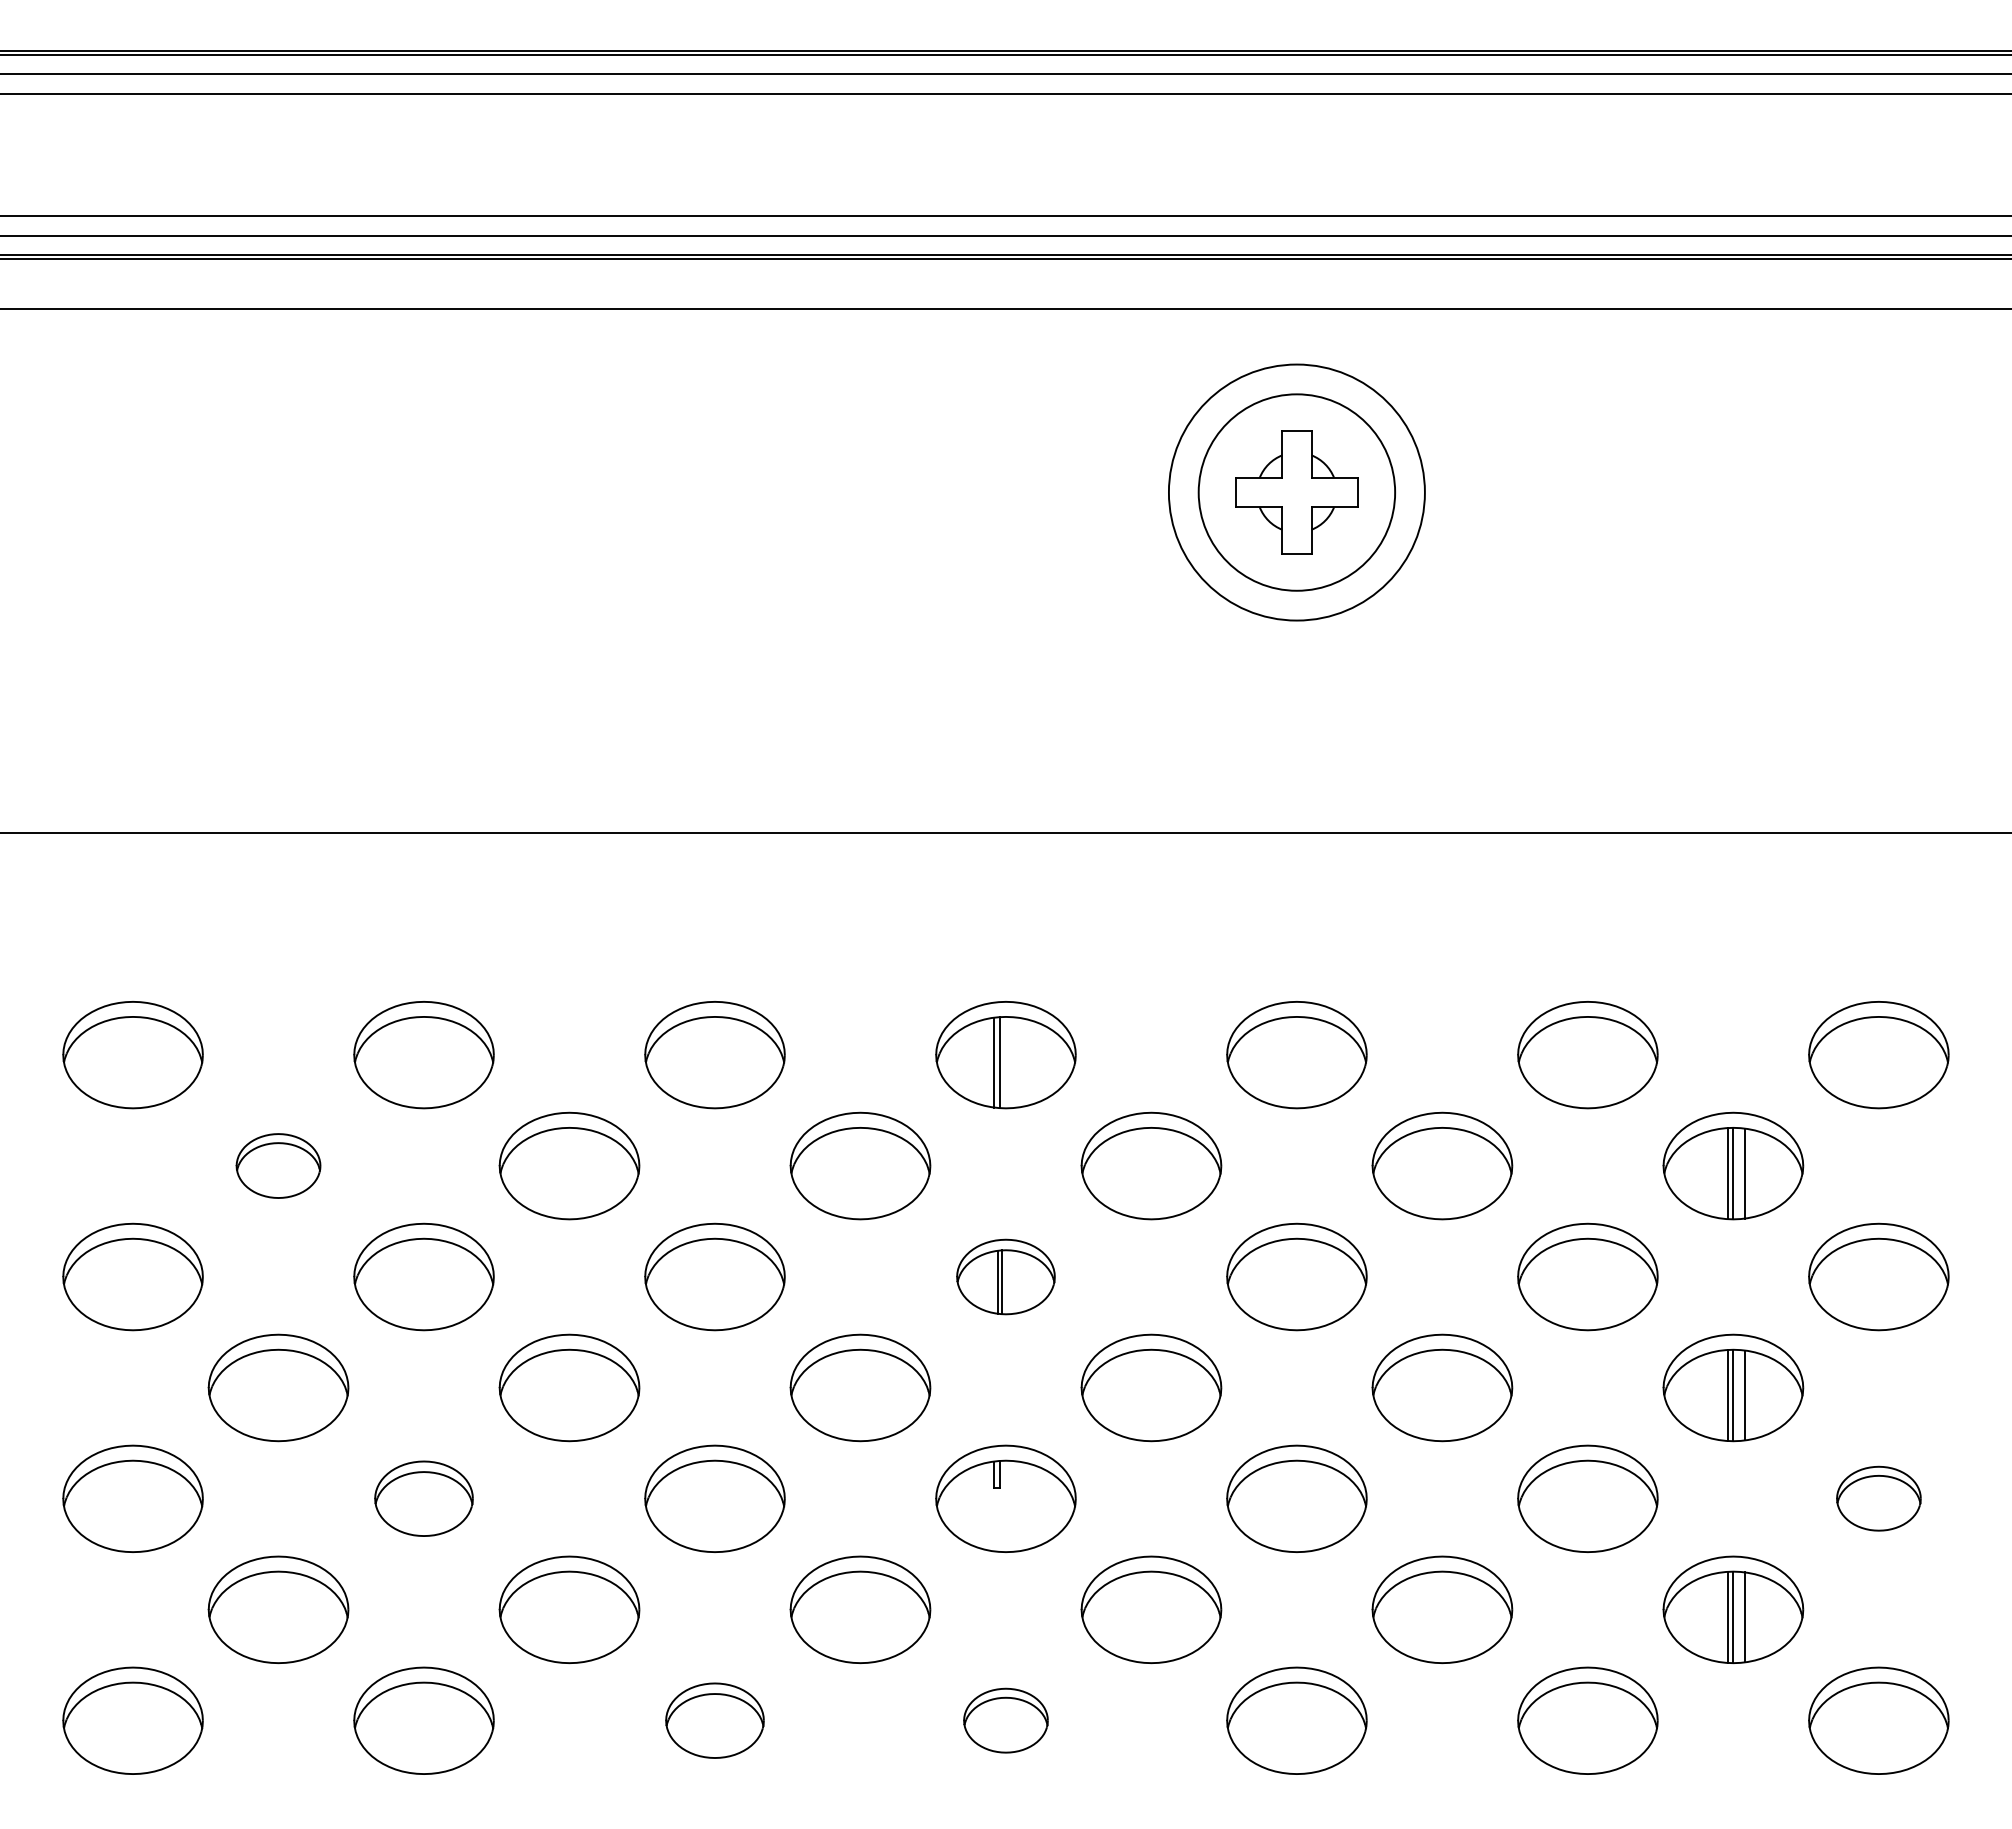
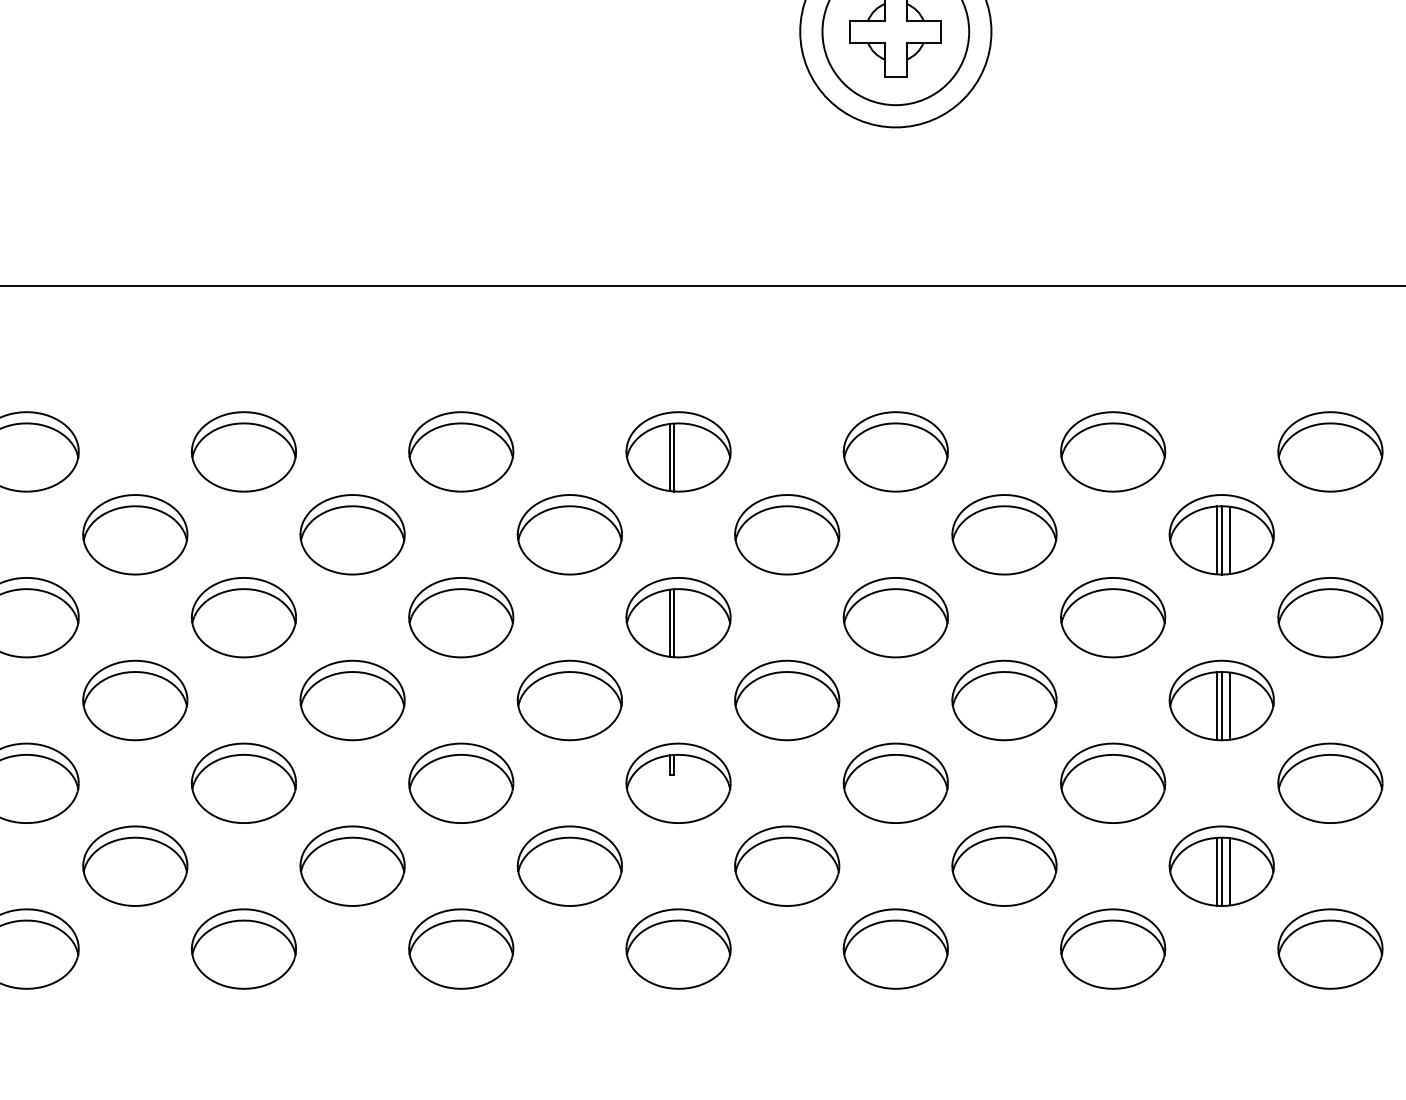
part: (278, 1165) -> (135, 534), size x1.67
part: (1005, 1276) -> (678, 617), size x1.43
part: (423, 1498) -> (243, 783), size x1.43
part: (1878, 1498) -> (1330, 783), size x1.67
part: (714, 1720) -> (460, 948), size x1.43
part: (1005, 1720) -> (678, 948), size x1.67

